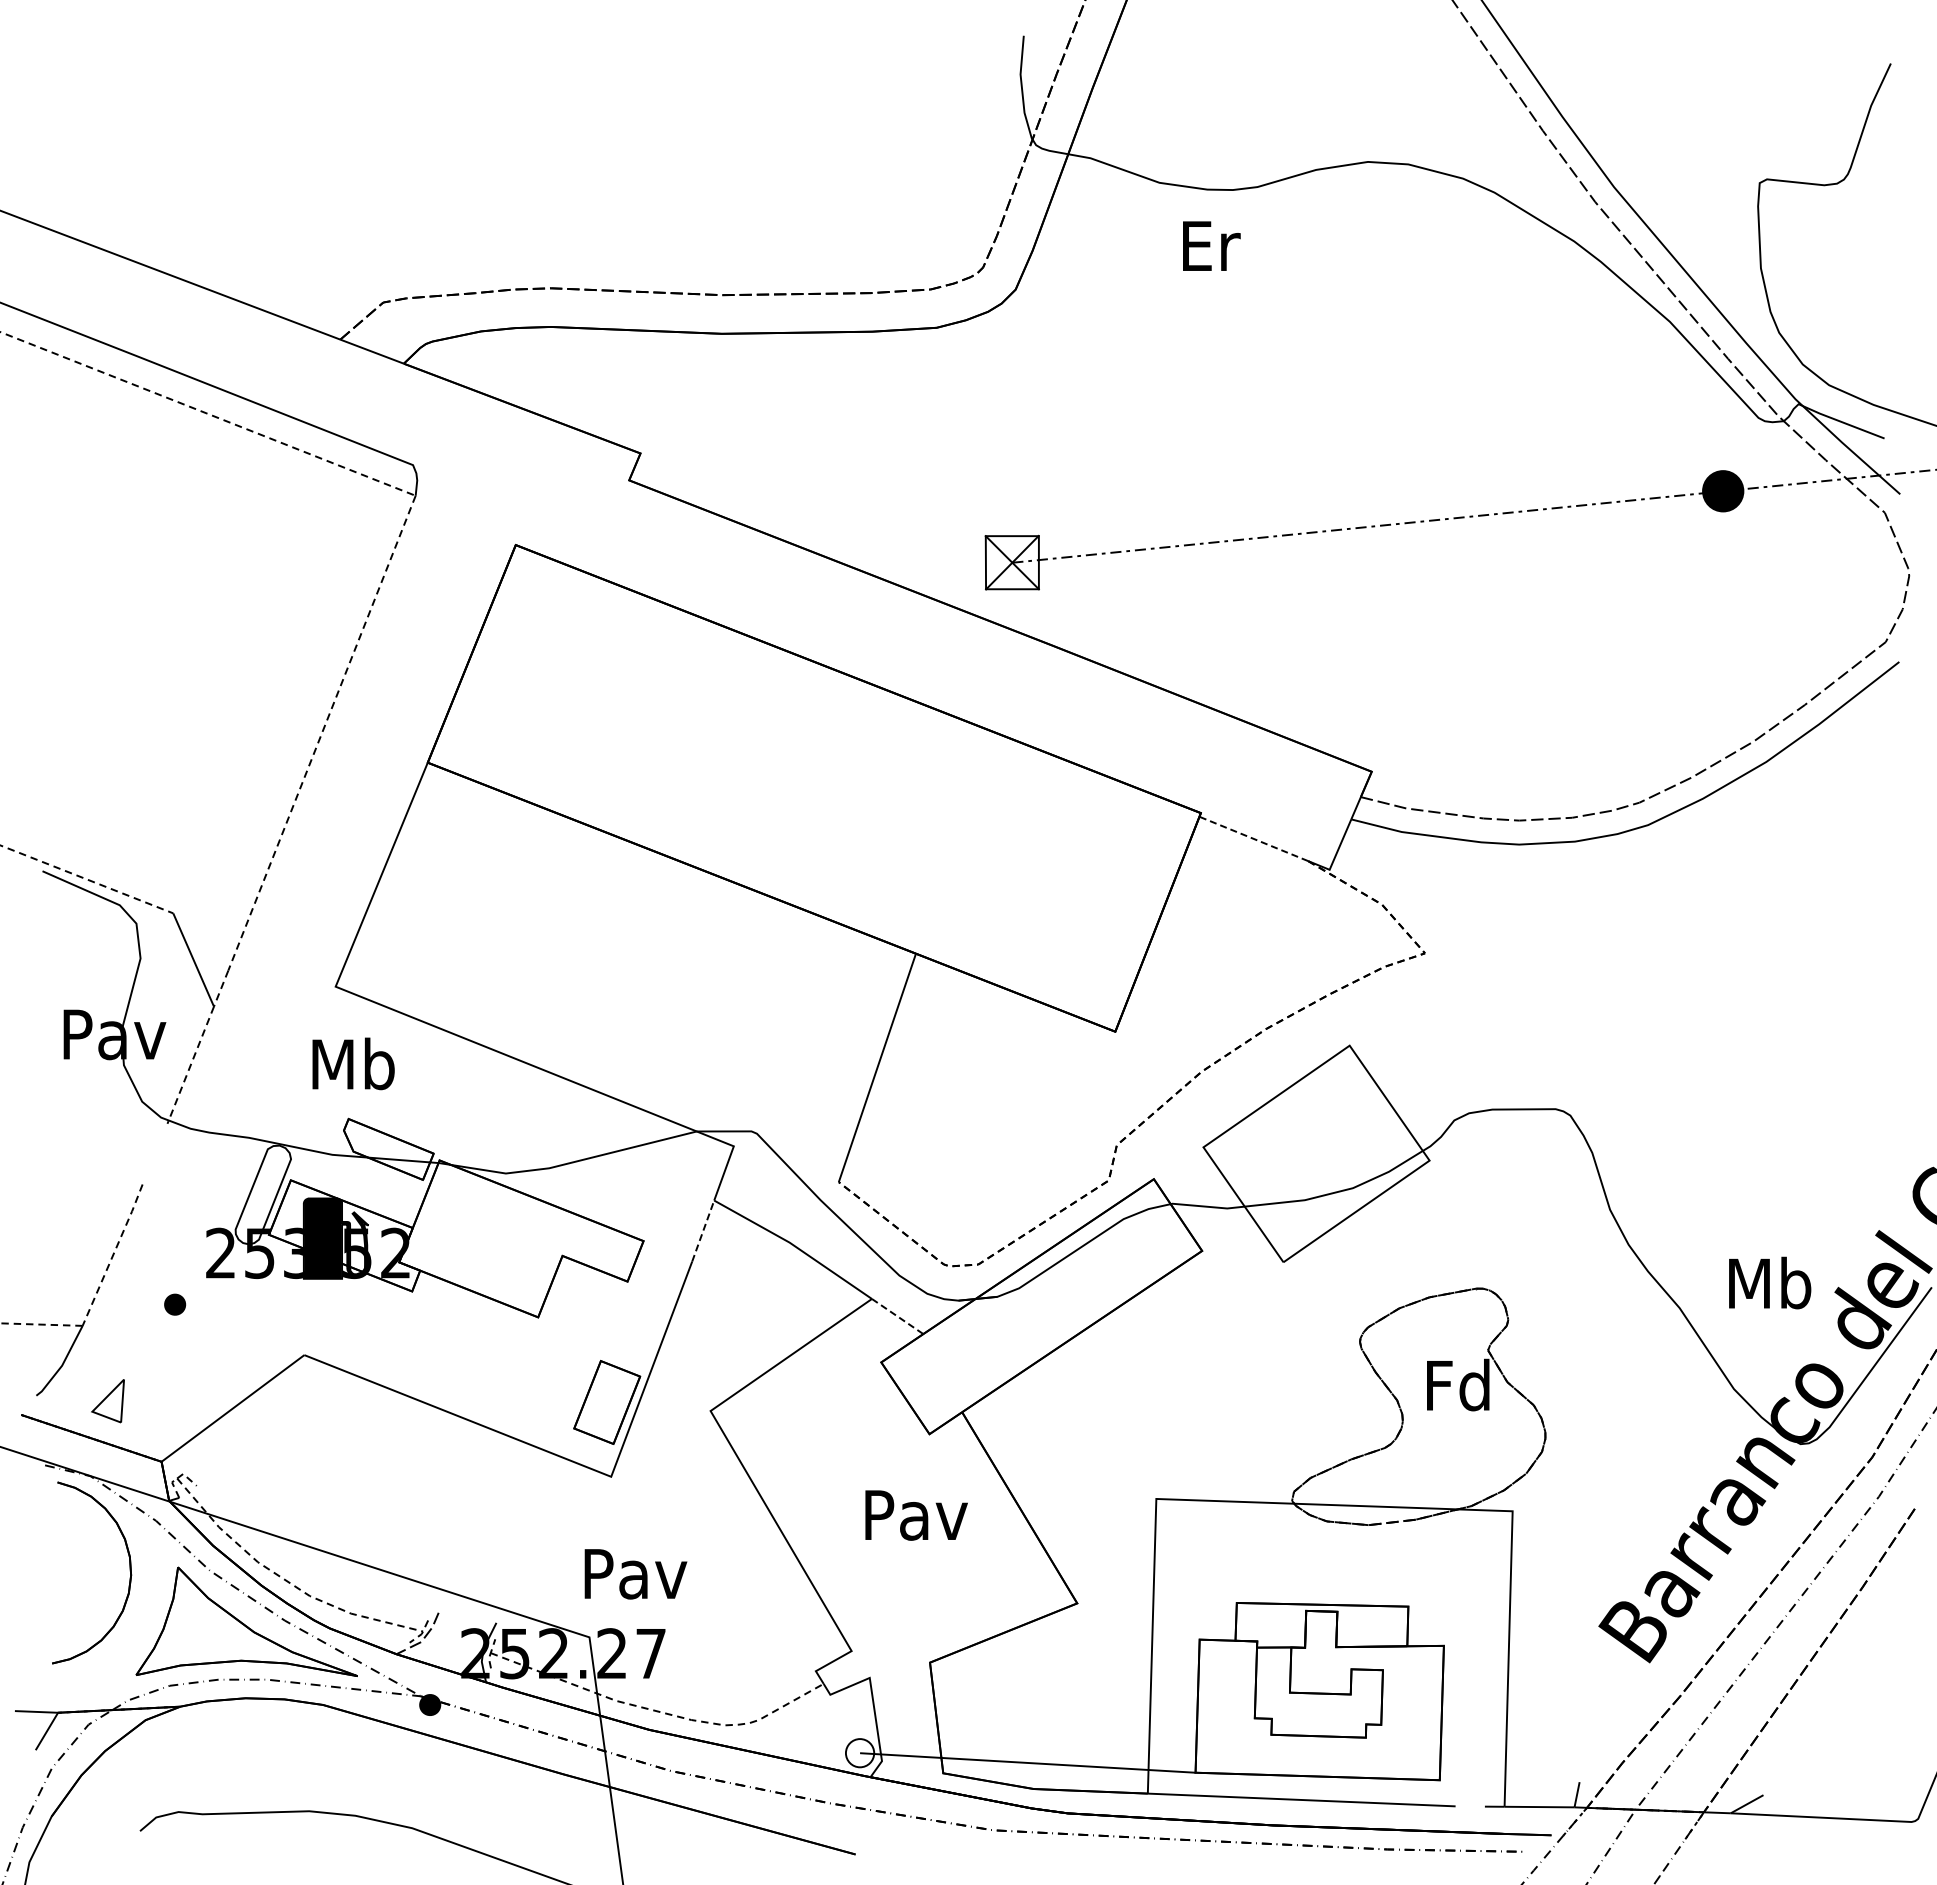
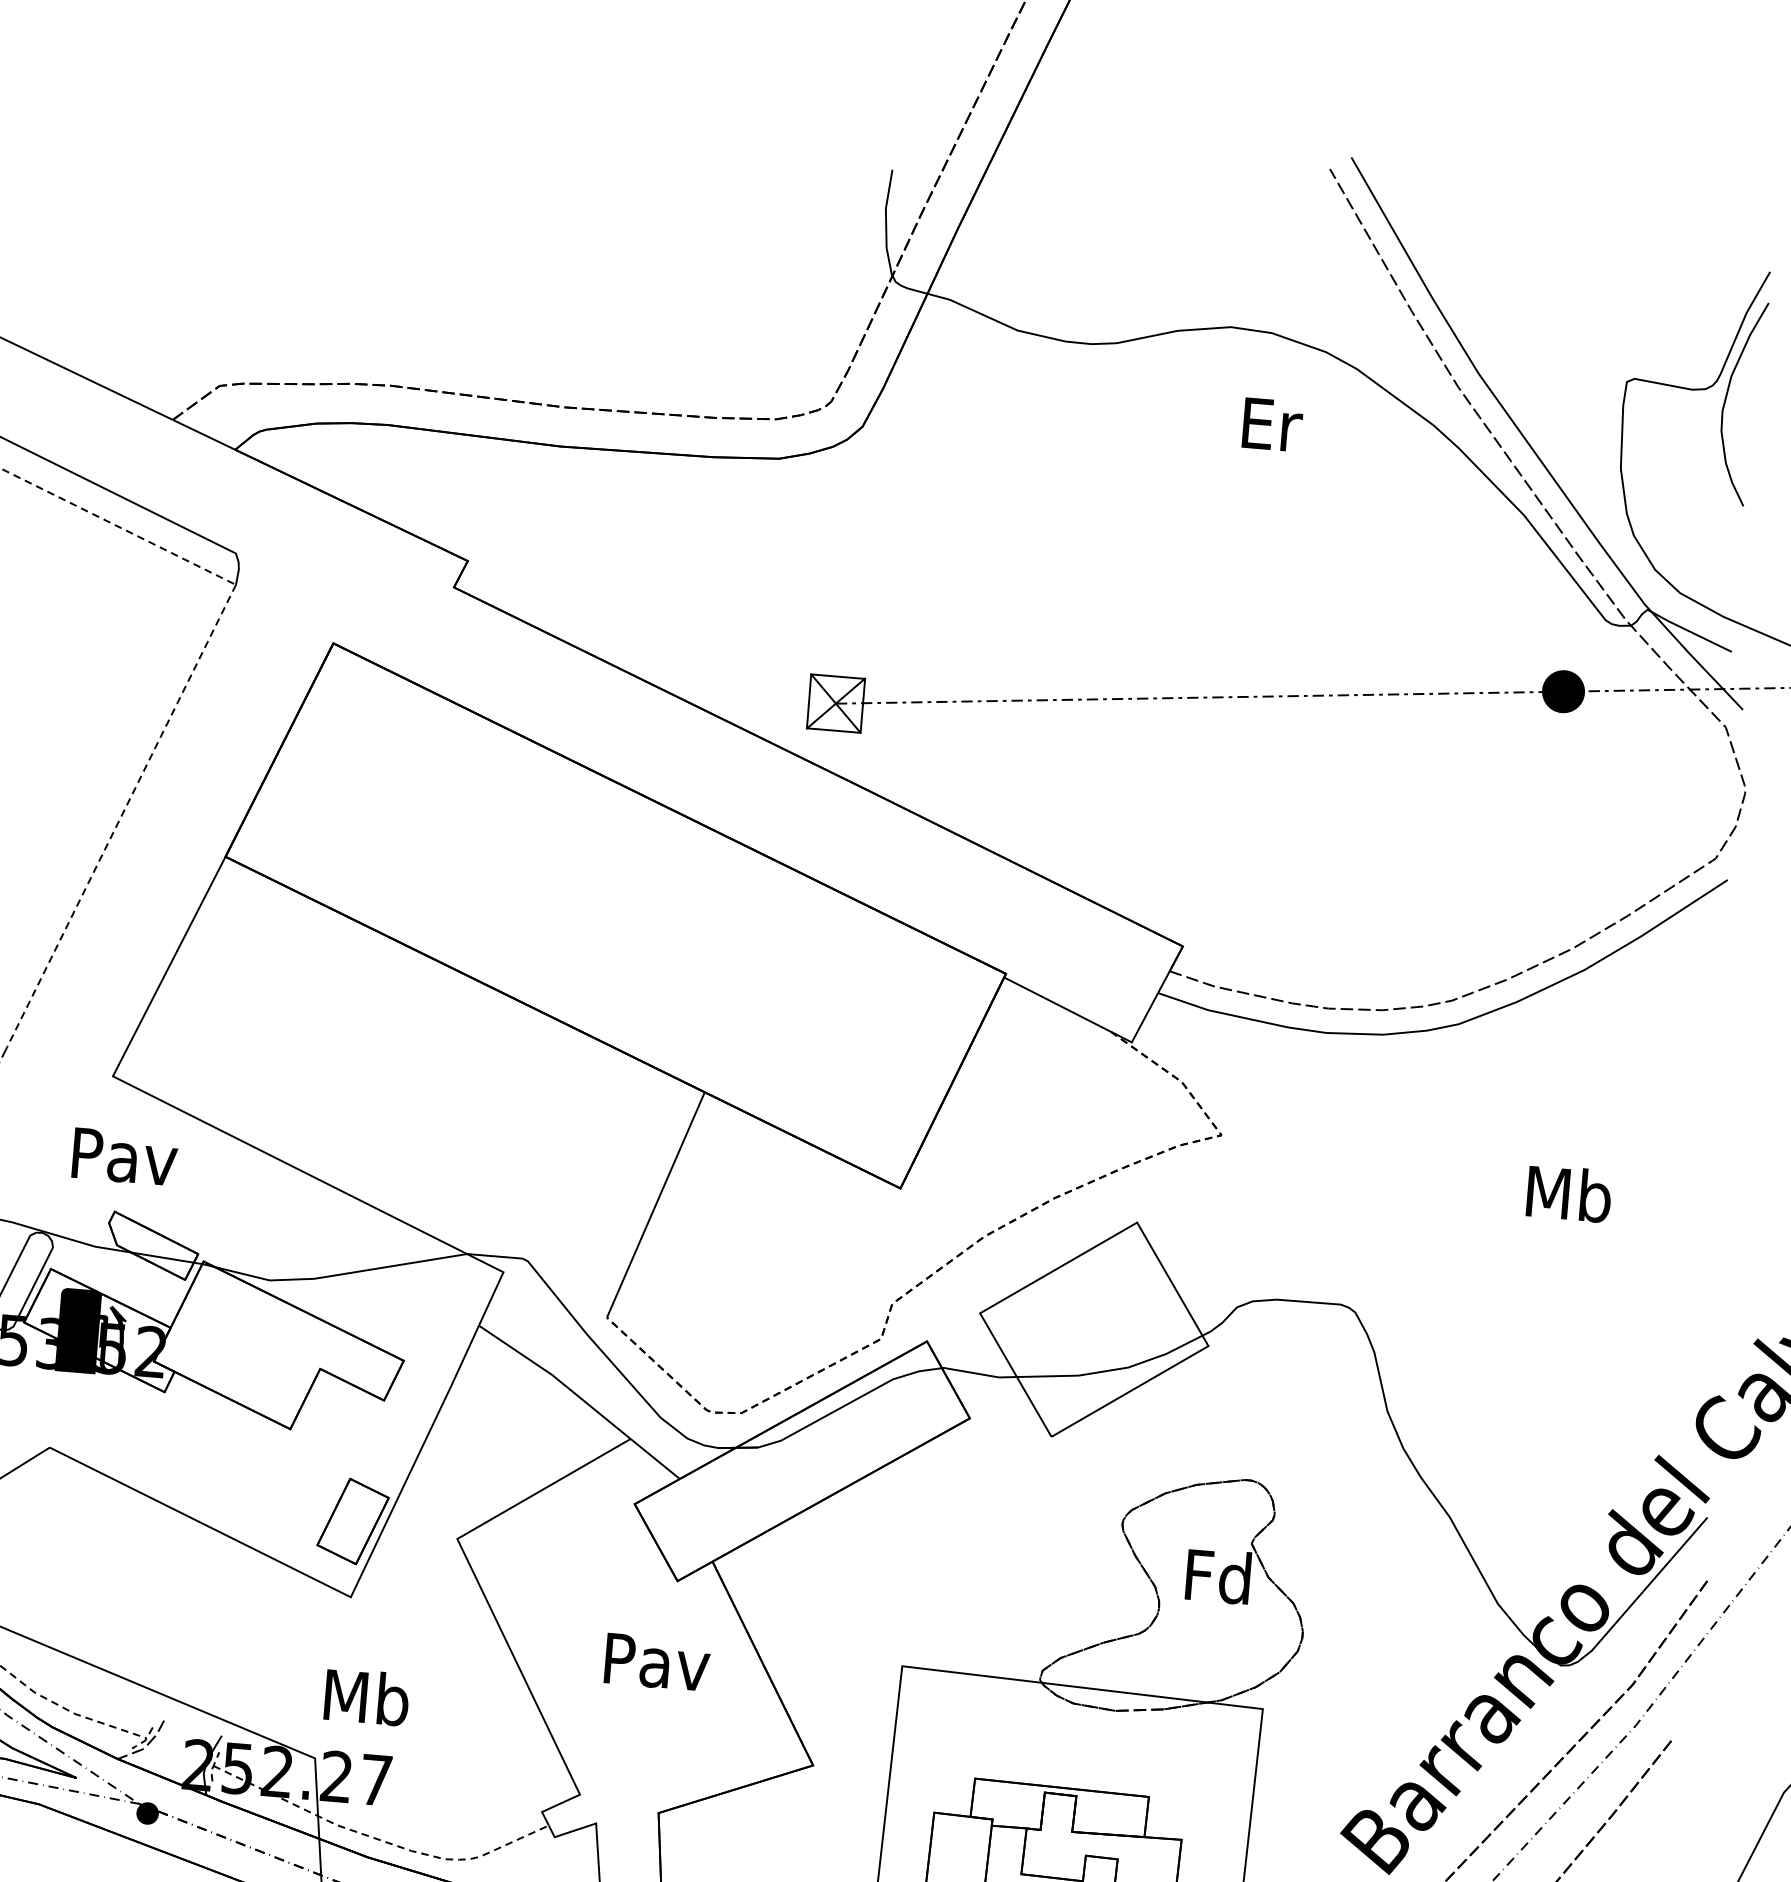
curve: (1858, 194) -> (1726, 402), added
text: (1211, 245) -> (1272, 424), moved
line: (1253, 838) -> (1057, 1004), dashed -> solid
text: (354, 1063) -> (125, 1155), Mb -> Pav
line: (703, 1230) -> (465, 1355), dashed -> solid
text: (1770, 1282) -> (1569, 1193), moved
line: (898, 1316) -> (656, 1459), dashed -> solid
text: (635, 1573) -> (367, 1697), Pav -> Mb

